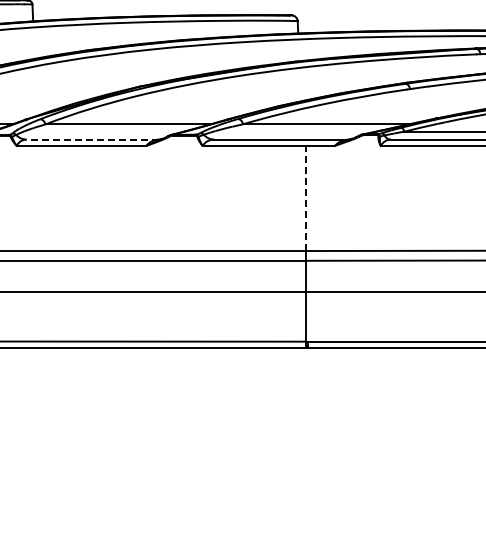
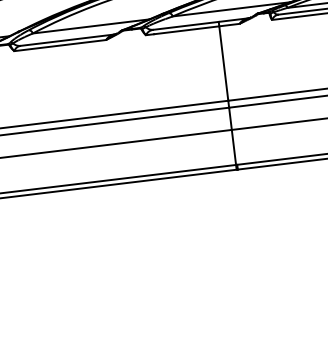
line: (92, 139) -> (67, 40), dashed -> solid
line: (306, 195) -> (223, 61), dashed -> solid

